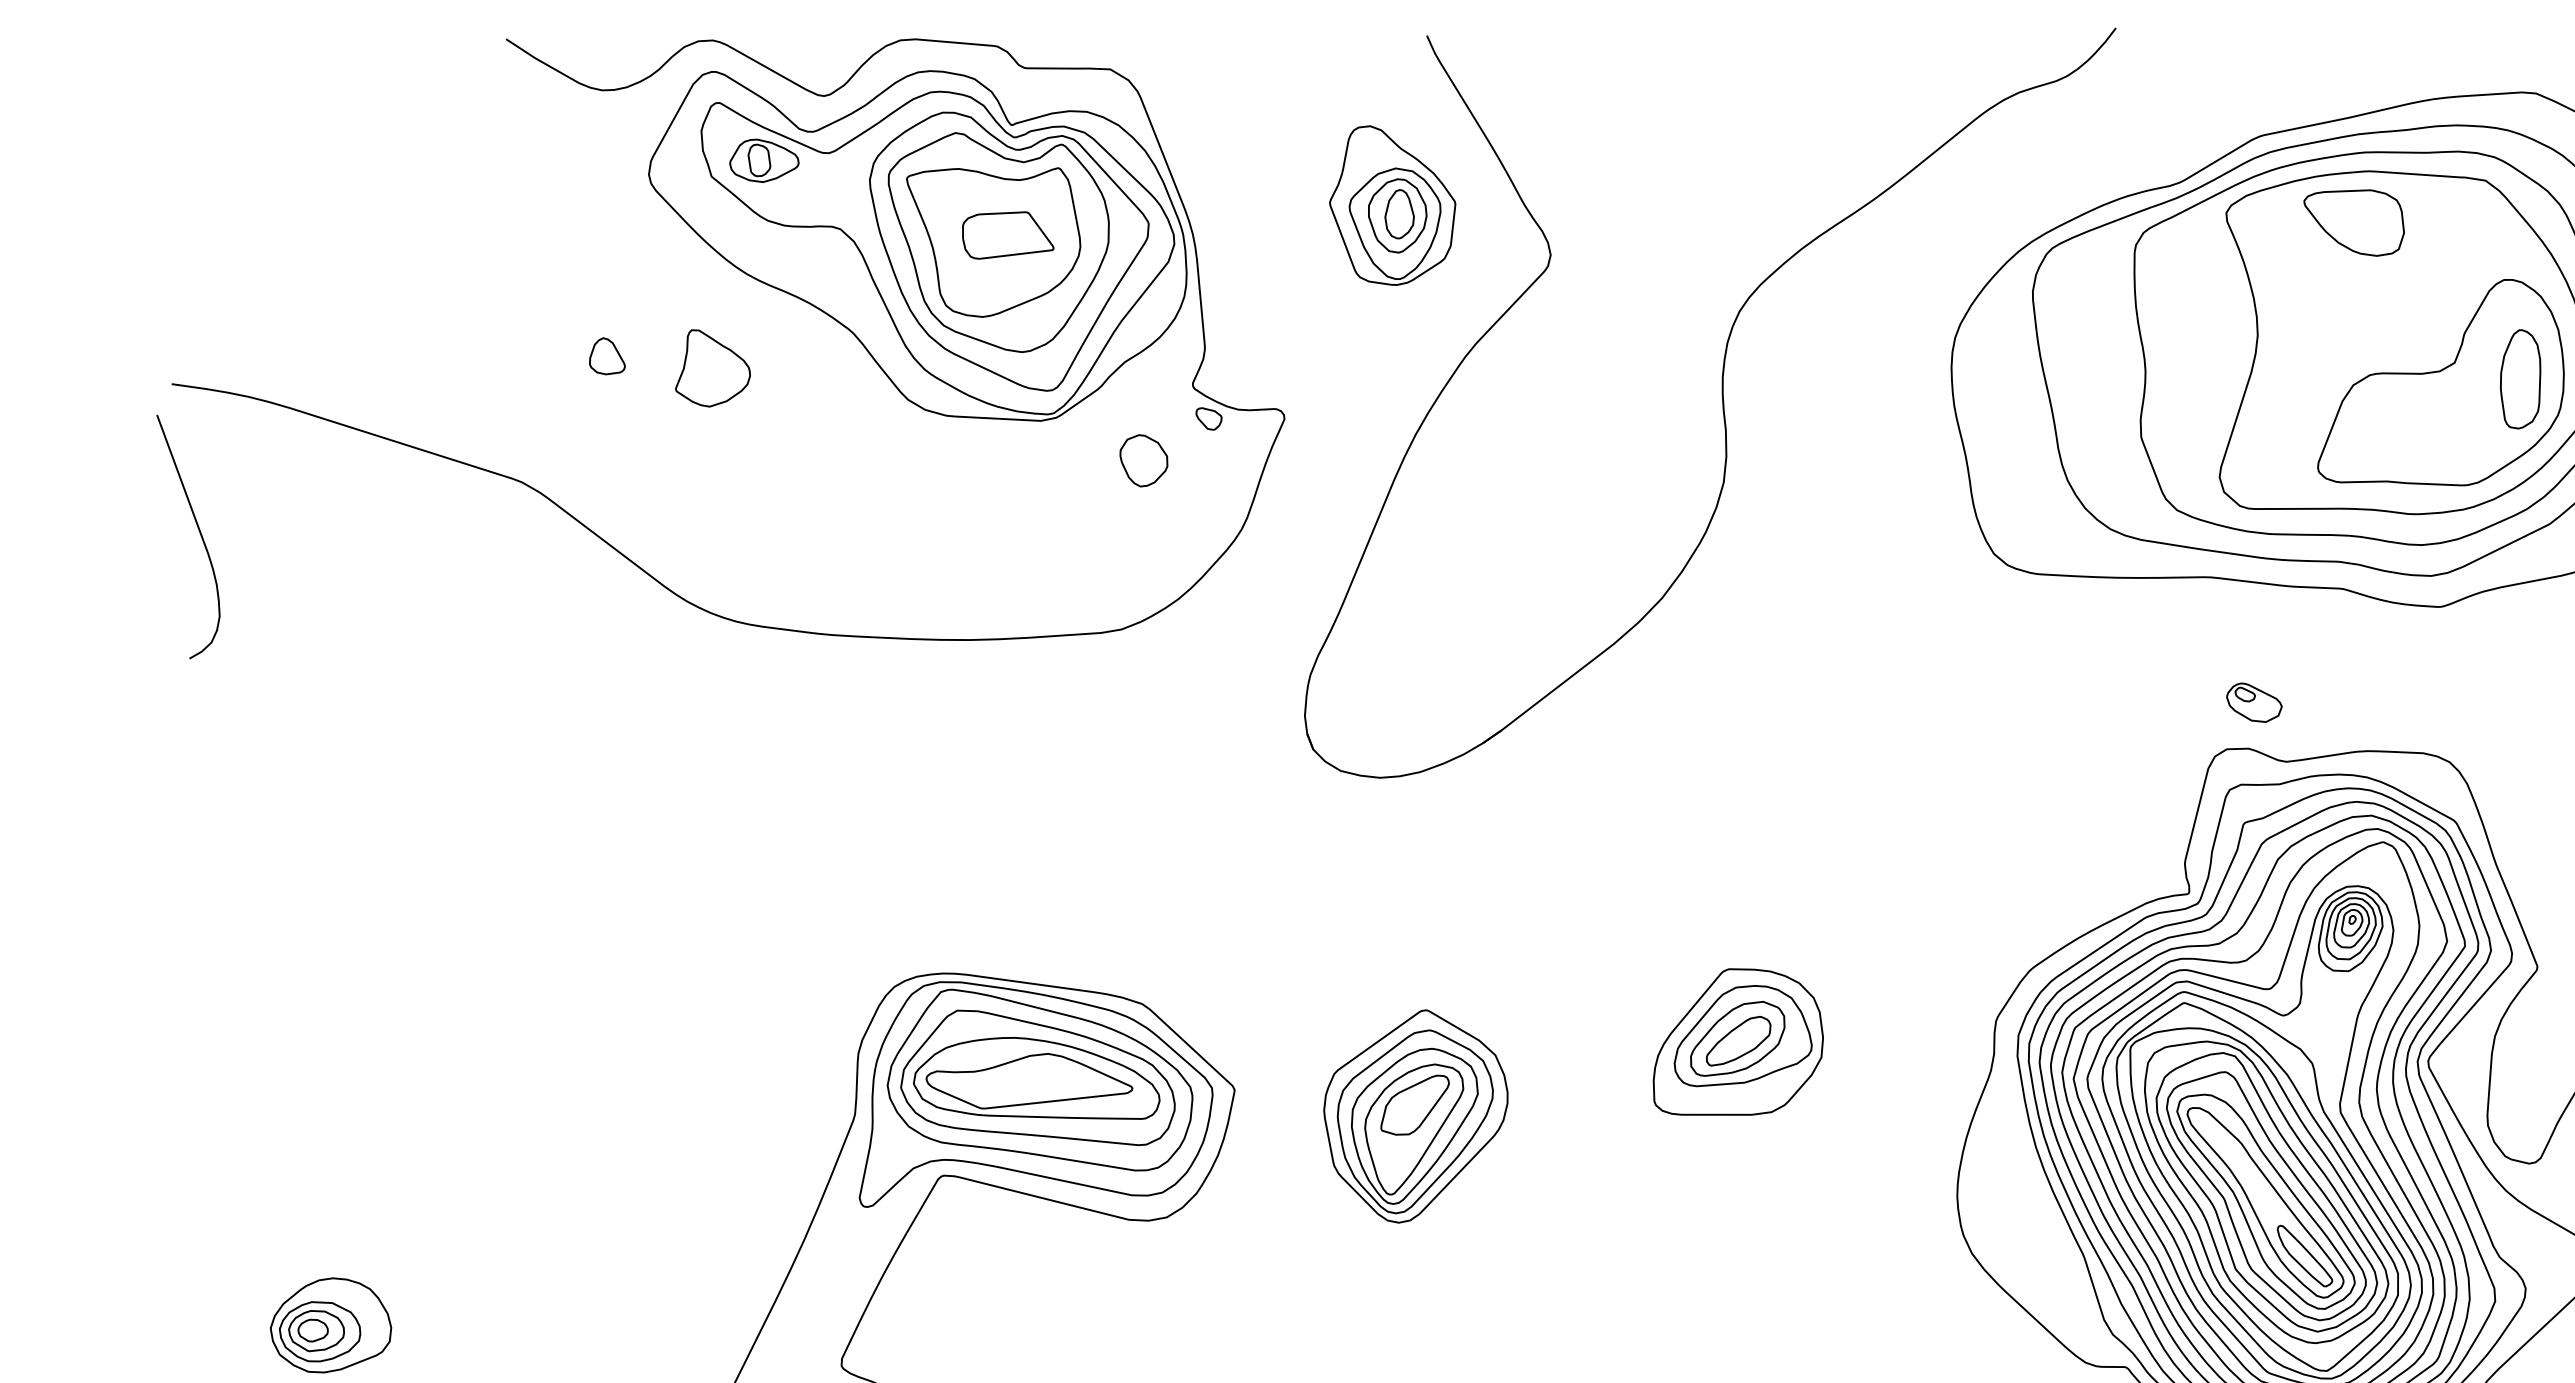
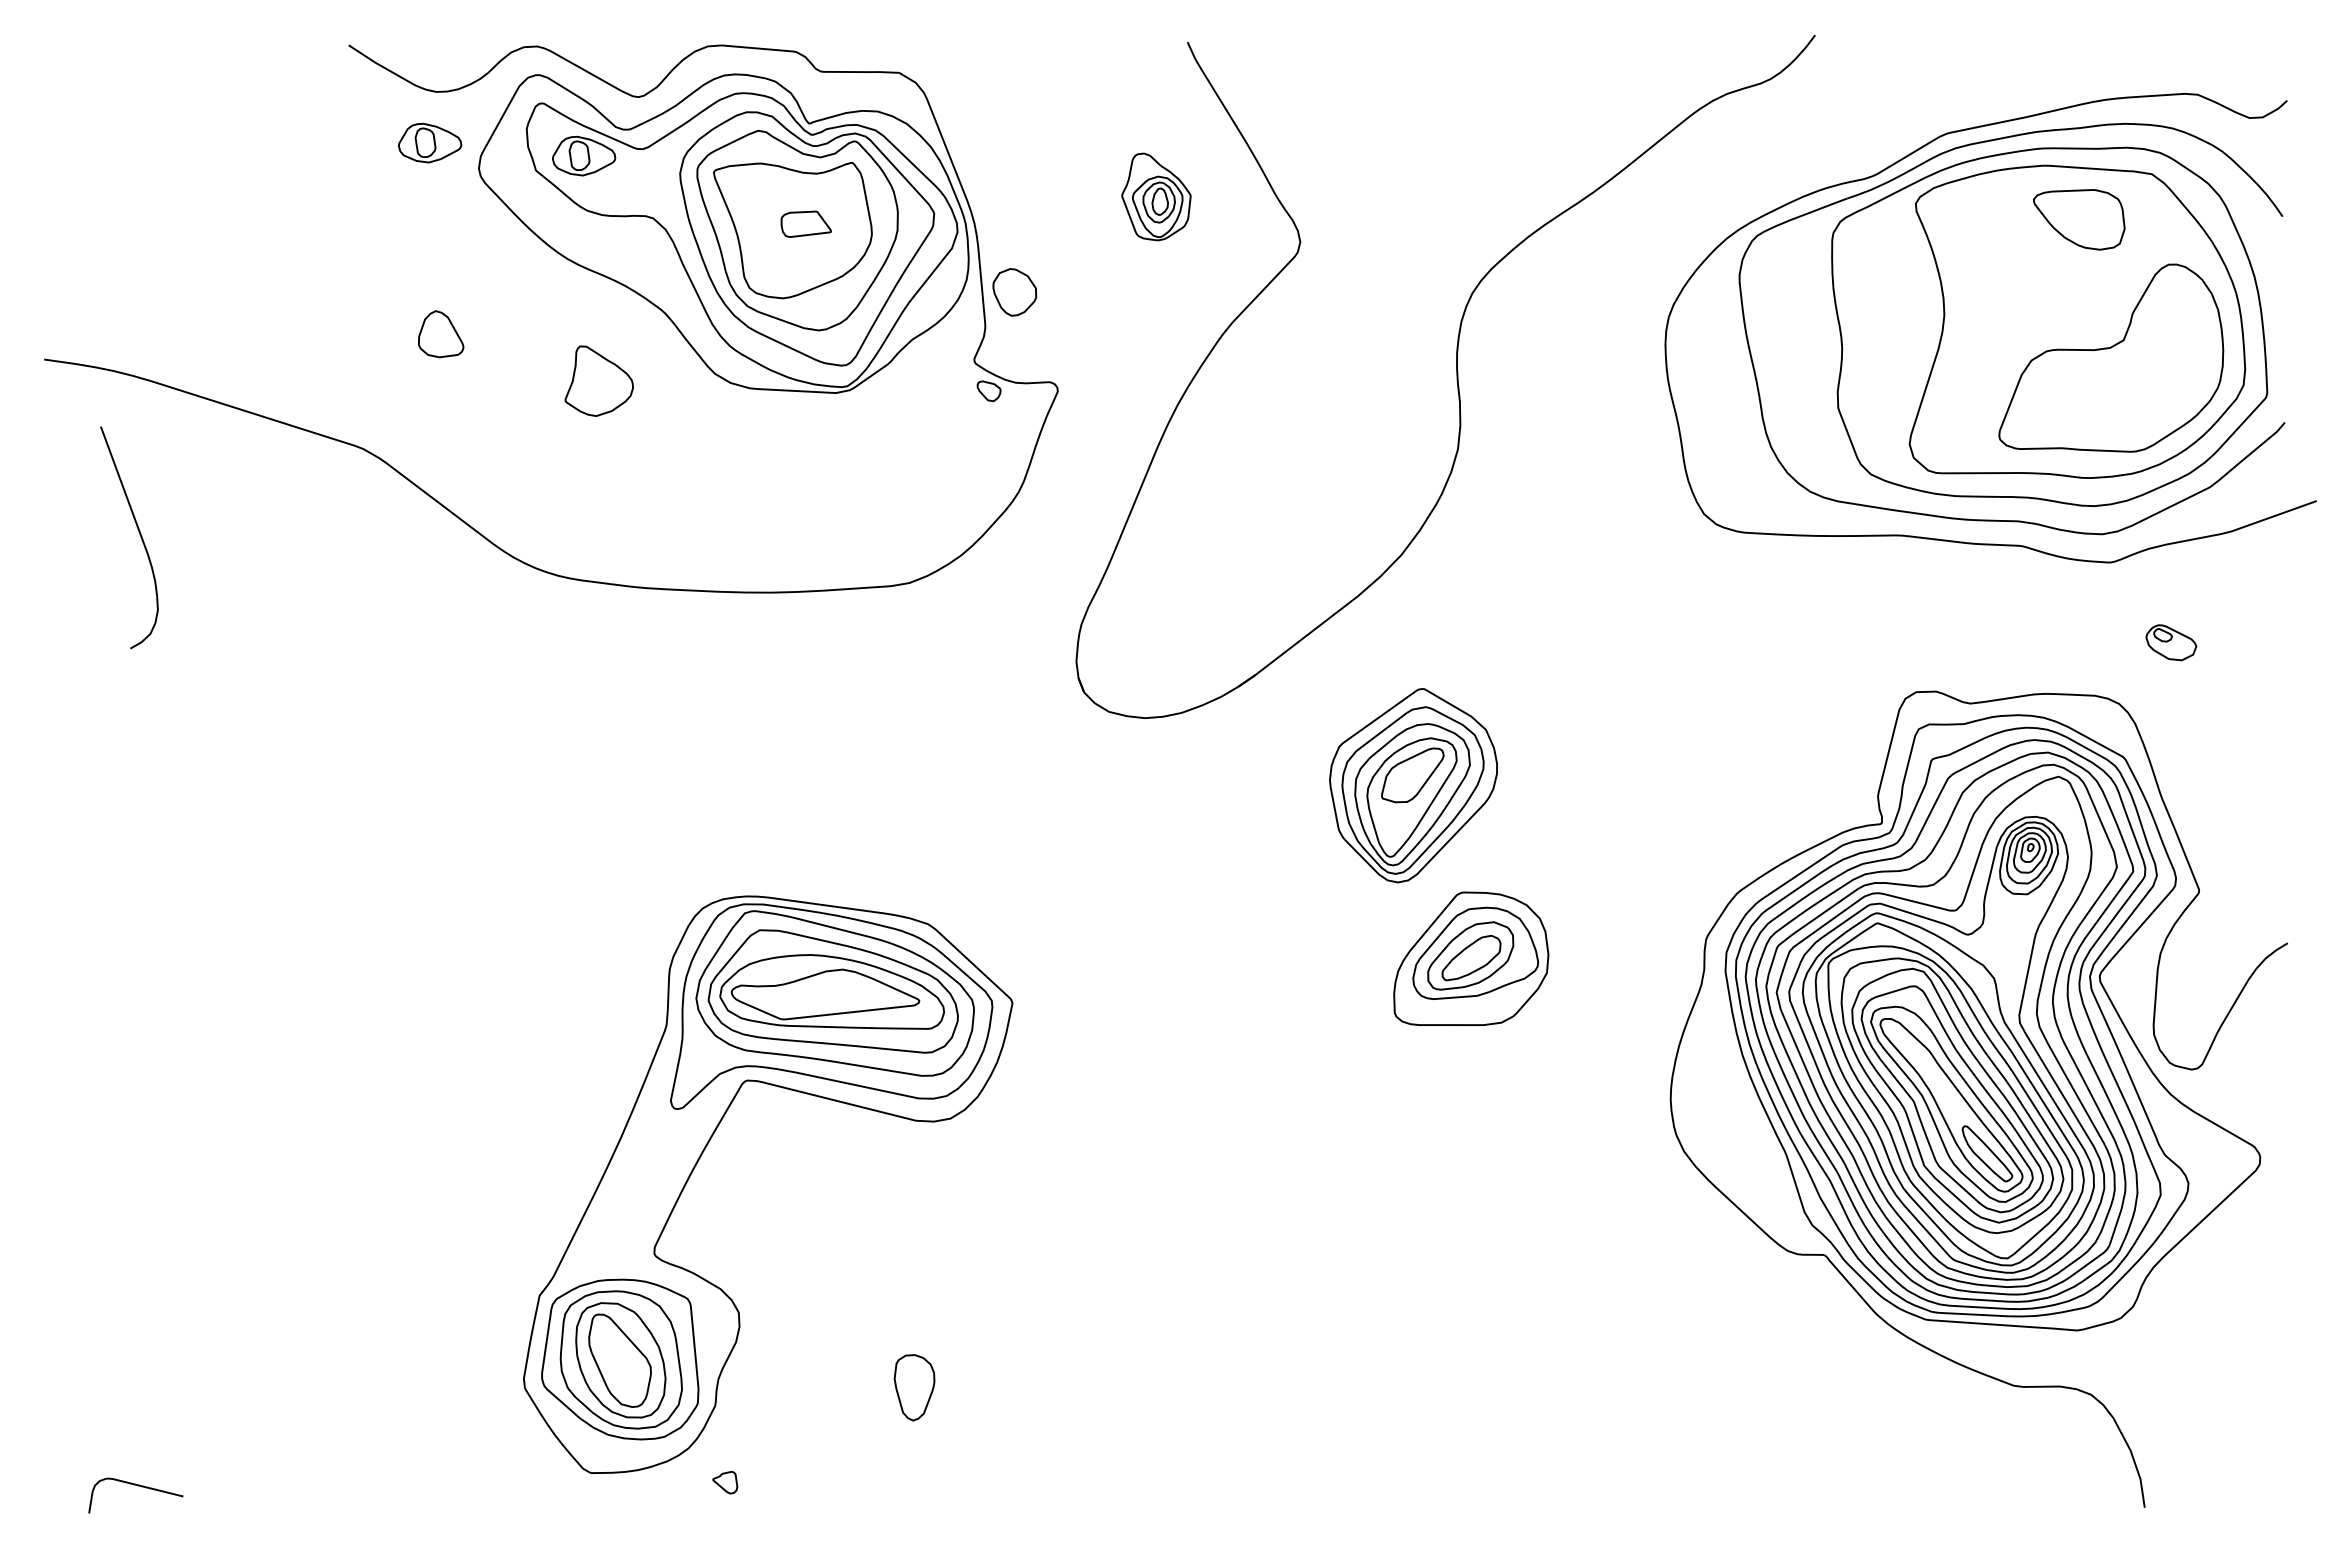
part: (595, 145) -> (430, 142), added
part: (1392, 205) -> (1156, 196), size x0.6
part: (2354, 222) -> (2079, 219), moved
part: (1008, 235) -> (806, 224), size x0.6
part: (606, 355) -> (440, 333), size x1.4
part: (712, 367) -> (598, 380), moved
part: (2520, 378) -> (2183, 354), removed
part: (1143, 460) -> (1014, 292), moved
curve: (198, 531) -> (138, 532), moved
part: (2254, 702) -> (2171, 642), moved
part: (1415, 1116) -> (1413, 785), moved
part: (331, 1324) -> (189, 1216), removed

